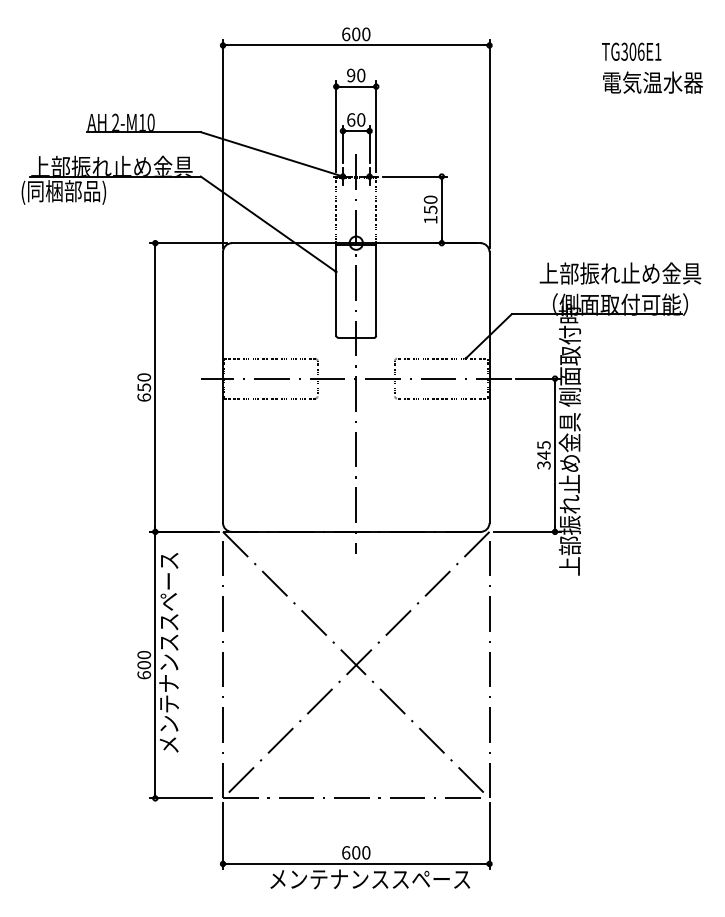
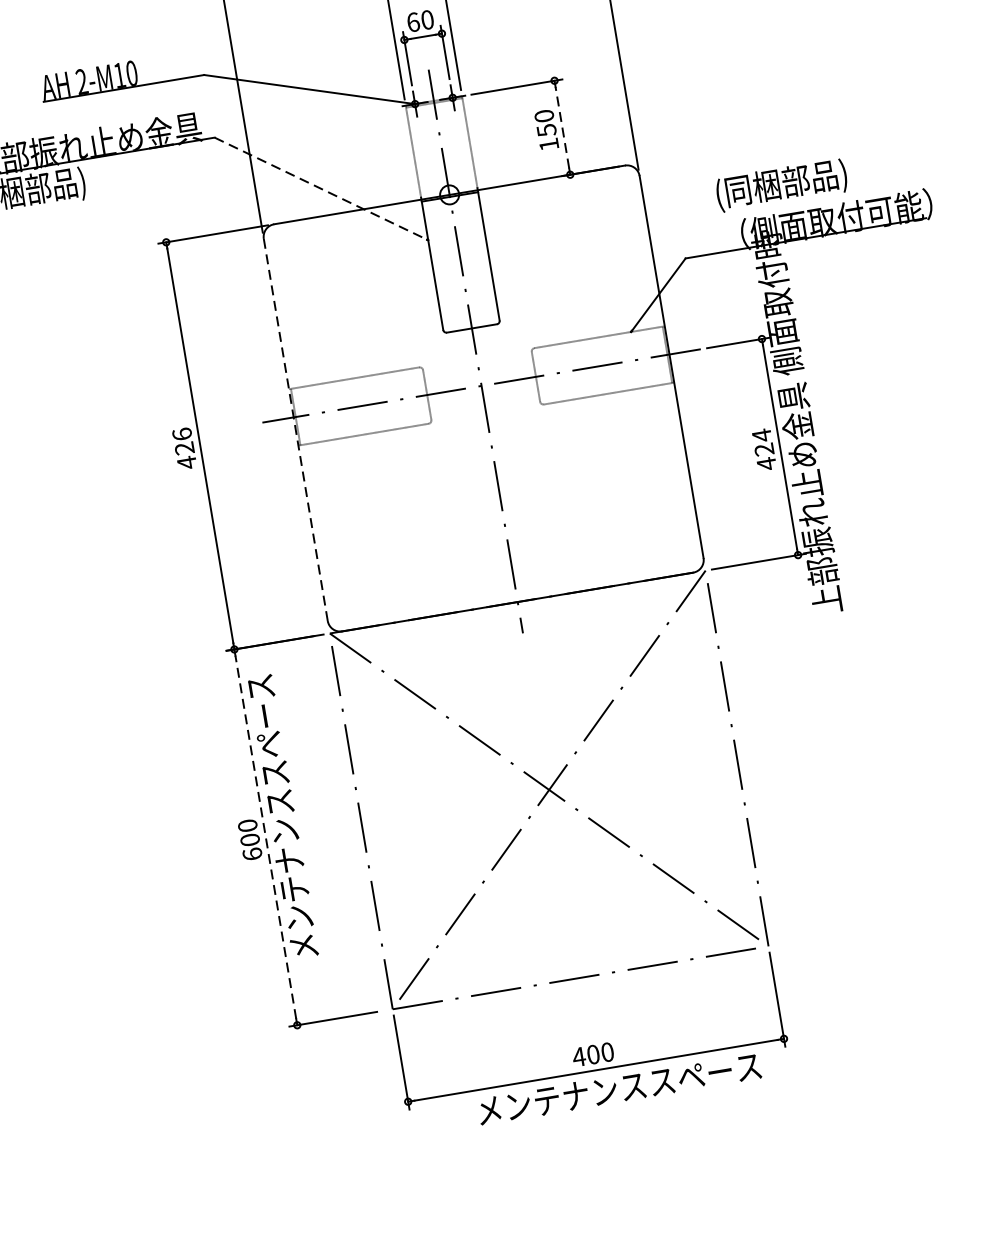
line: (441, 209) -> (561, 127), solid -> dashed
line: (268, 224) -> (321, 189), solid -> dashed
text: (620, 274) -> (829, 176), 上部振れ止め金具 -> (同梱部品)
text: (144, 387) -> (185, 448), 650 -> 426
line: (223, 388) -> (296, 431), solid -> dashed
text: (543, 454) -> (763, 448), 345 -> 424
line: (155, 665) -> (266, 837), solid -> dashed
text: (345, 852) -> (578, 1056), 600 -> 400

